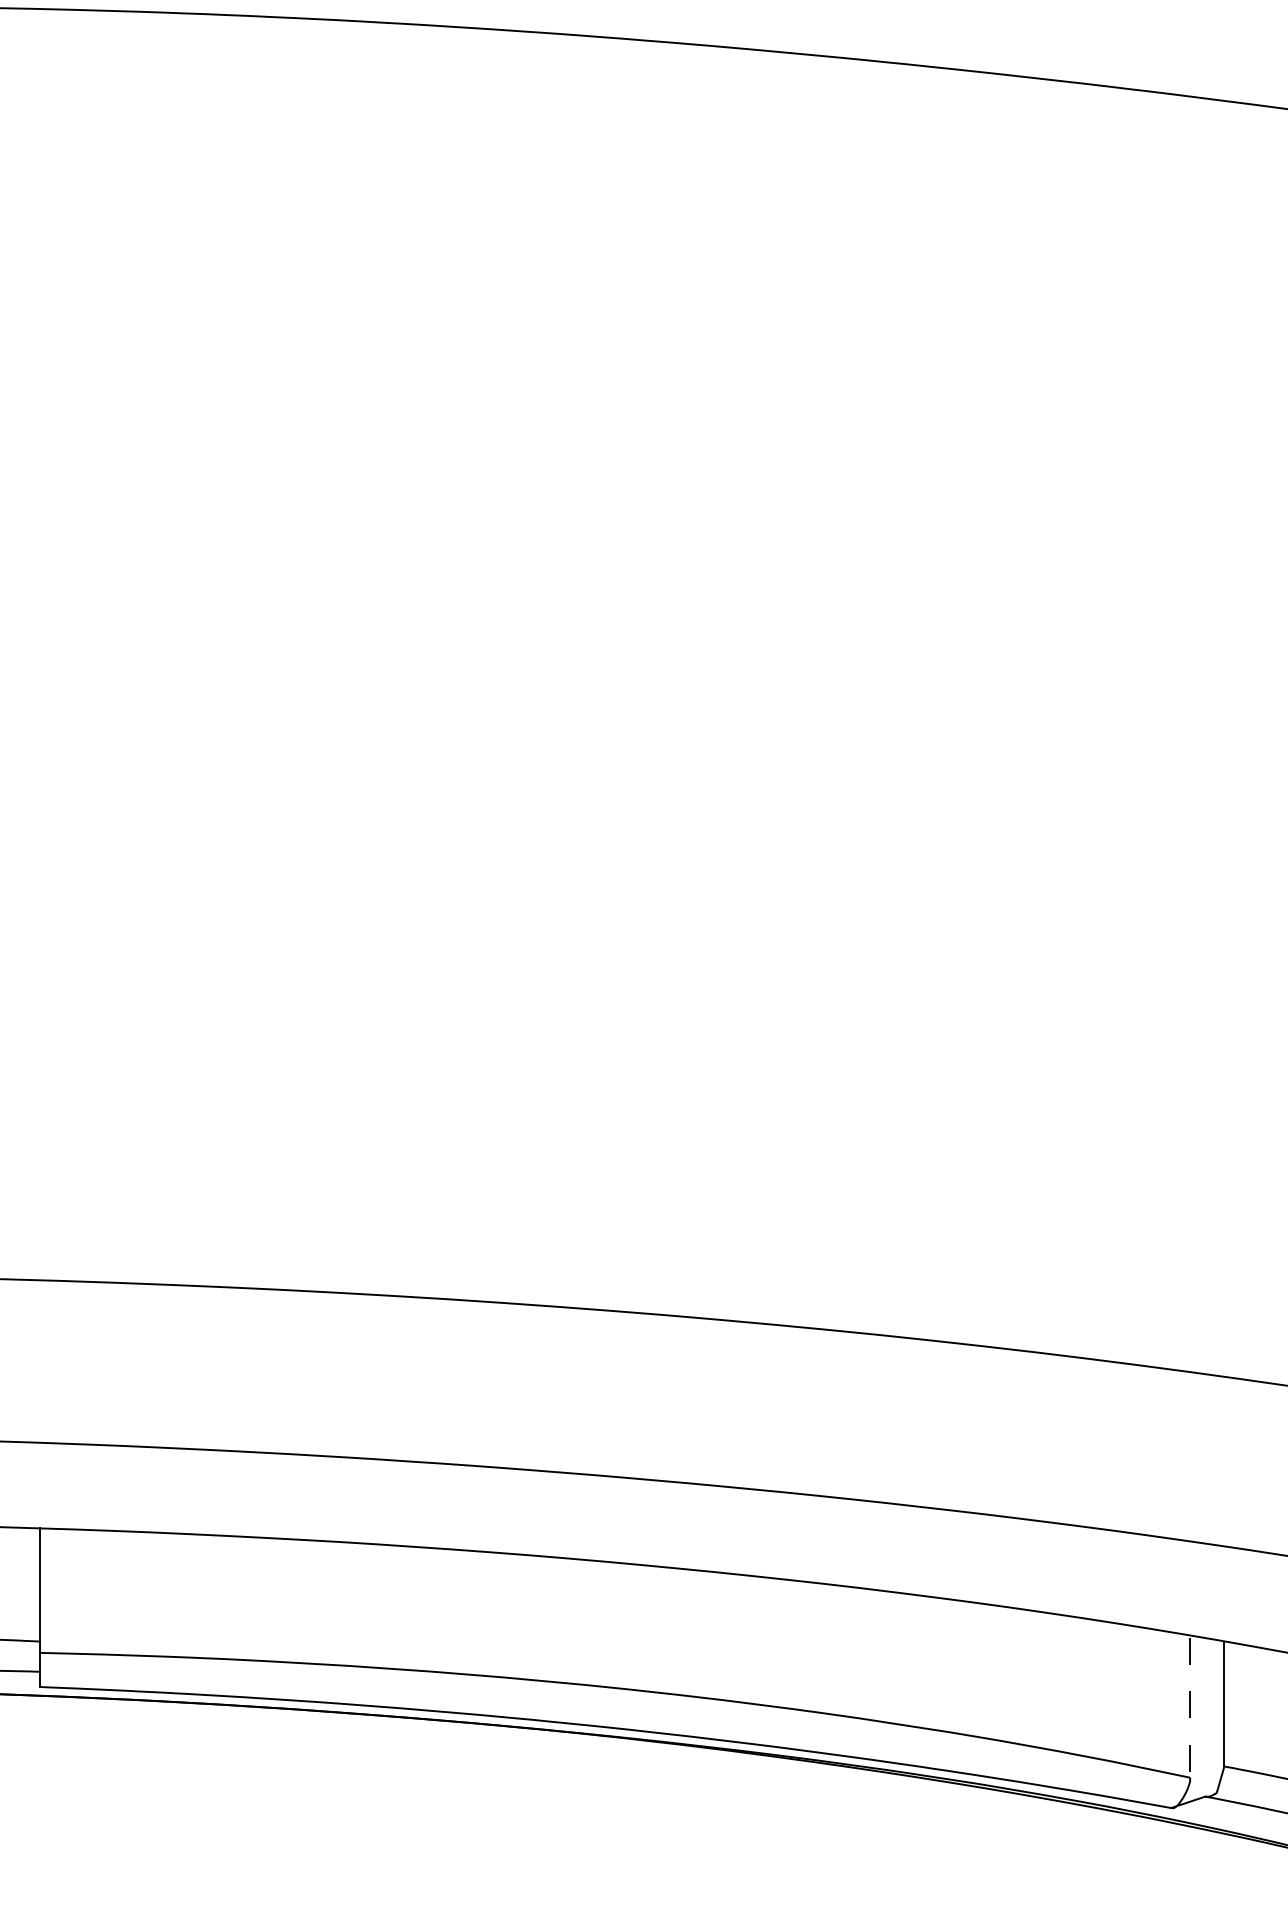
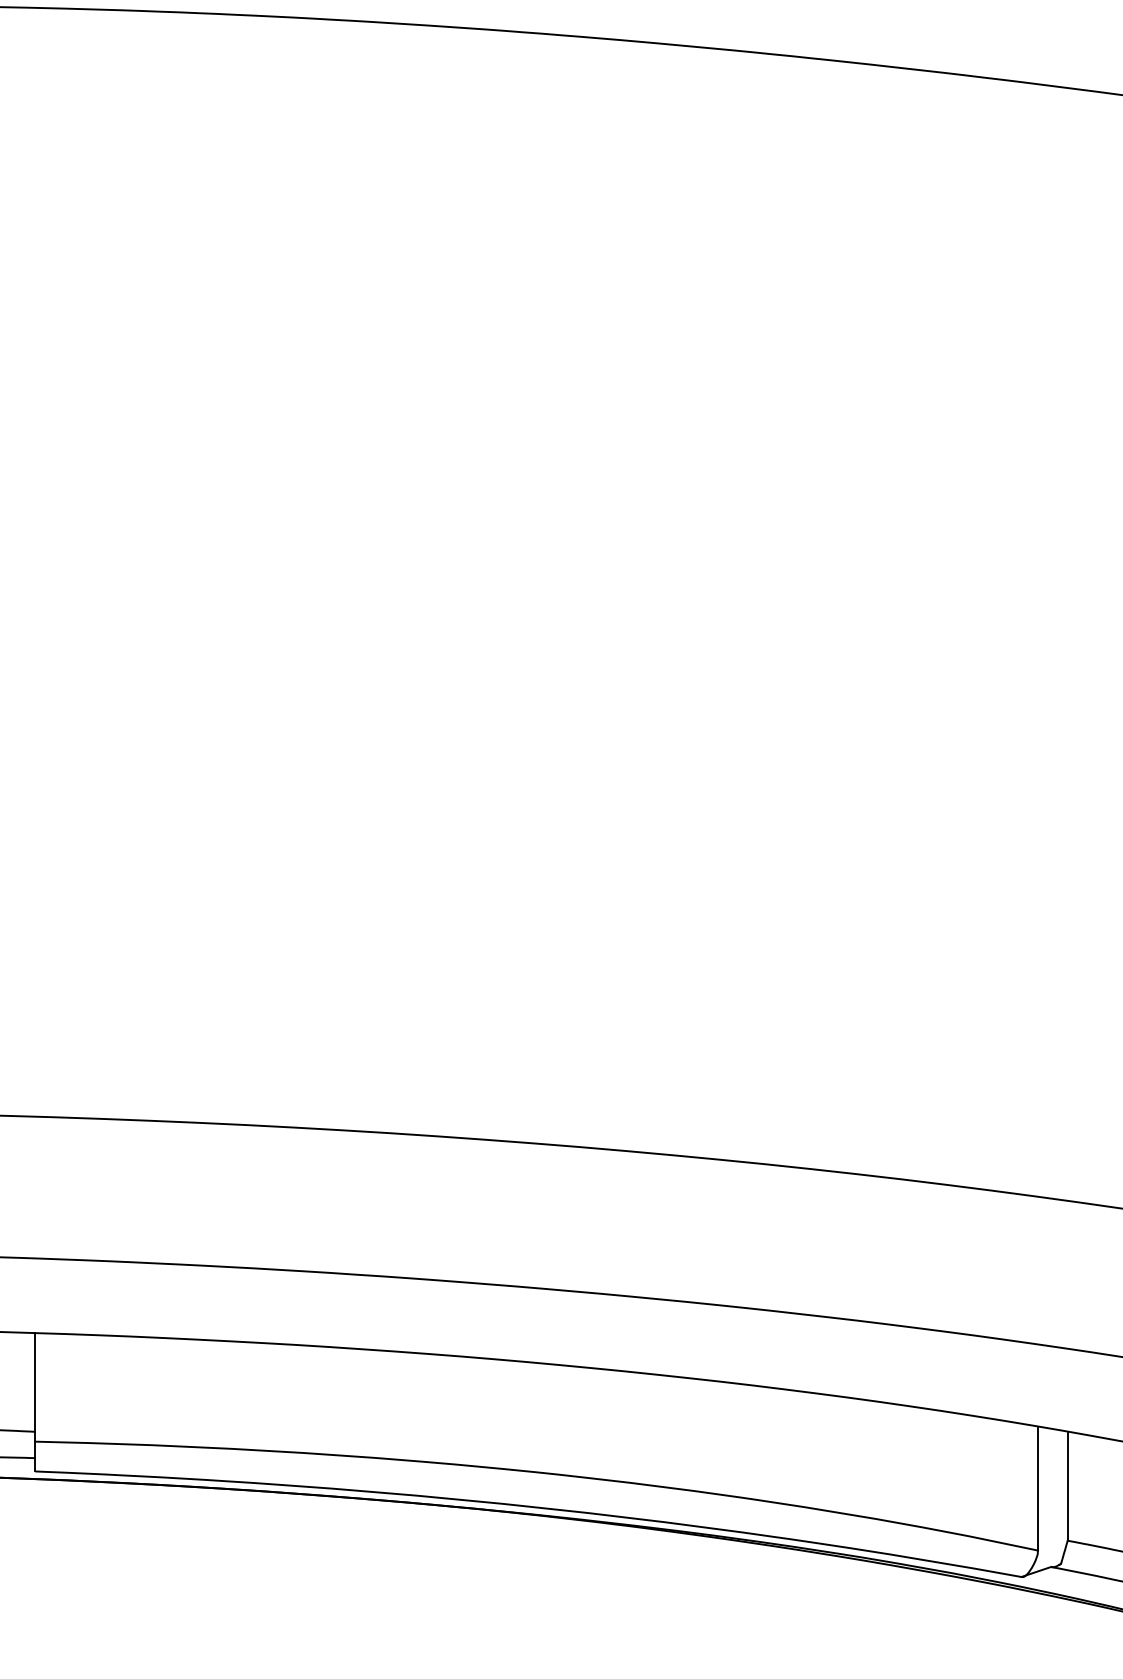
line: (1190, 1707) -> (1038, 1489), dashed -> solid

